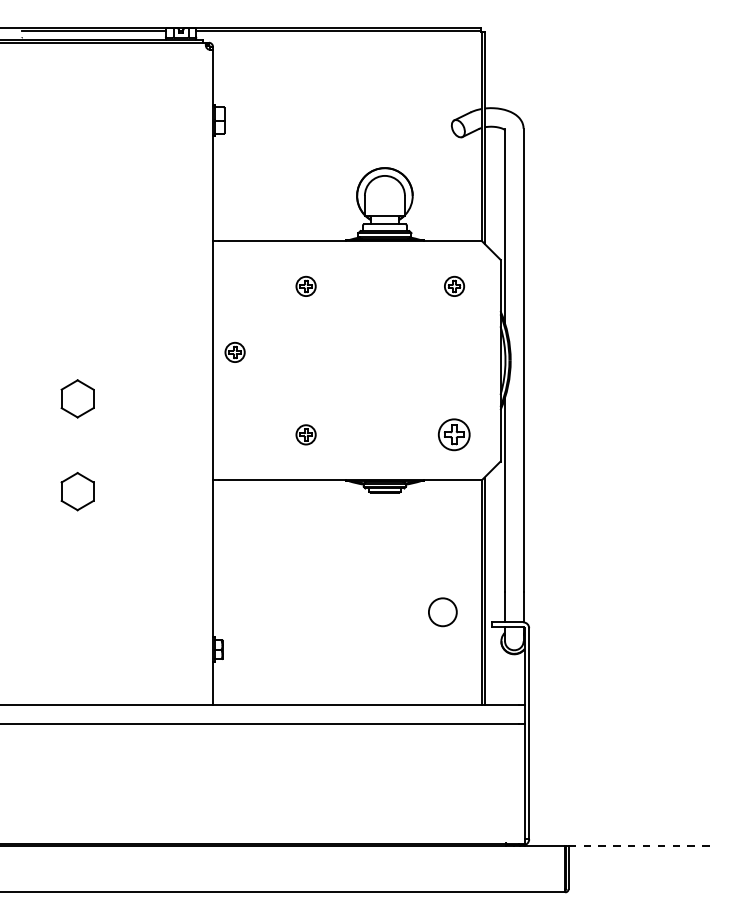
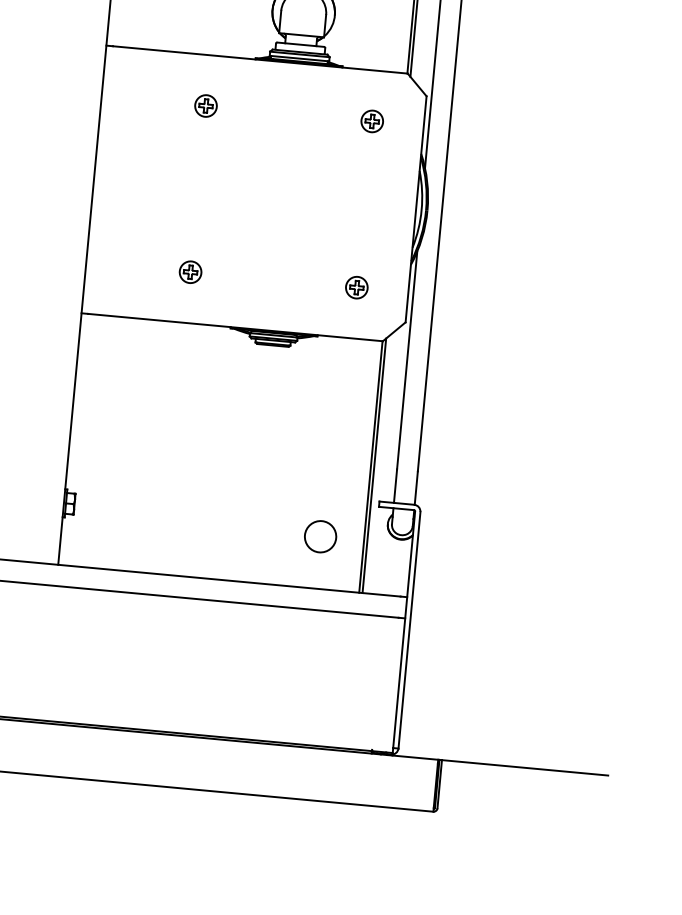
part: (234, 351) -> (119, 171), removed
part: (454, 434) -> (356, 287), size x0.62
circle: (442, 612) -> (320, 536), moved
line: (643, 846) -> (525, 768), dashed -> solid

